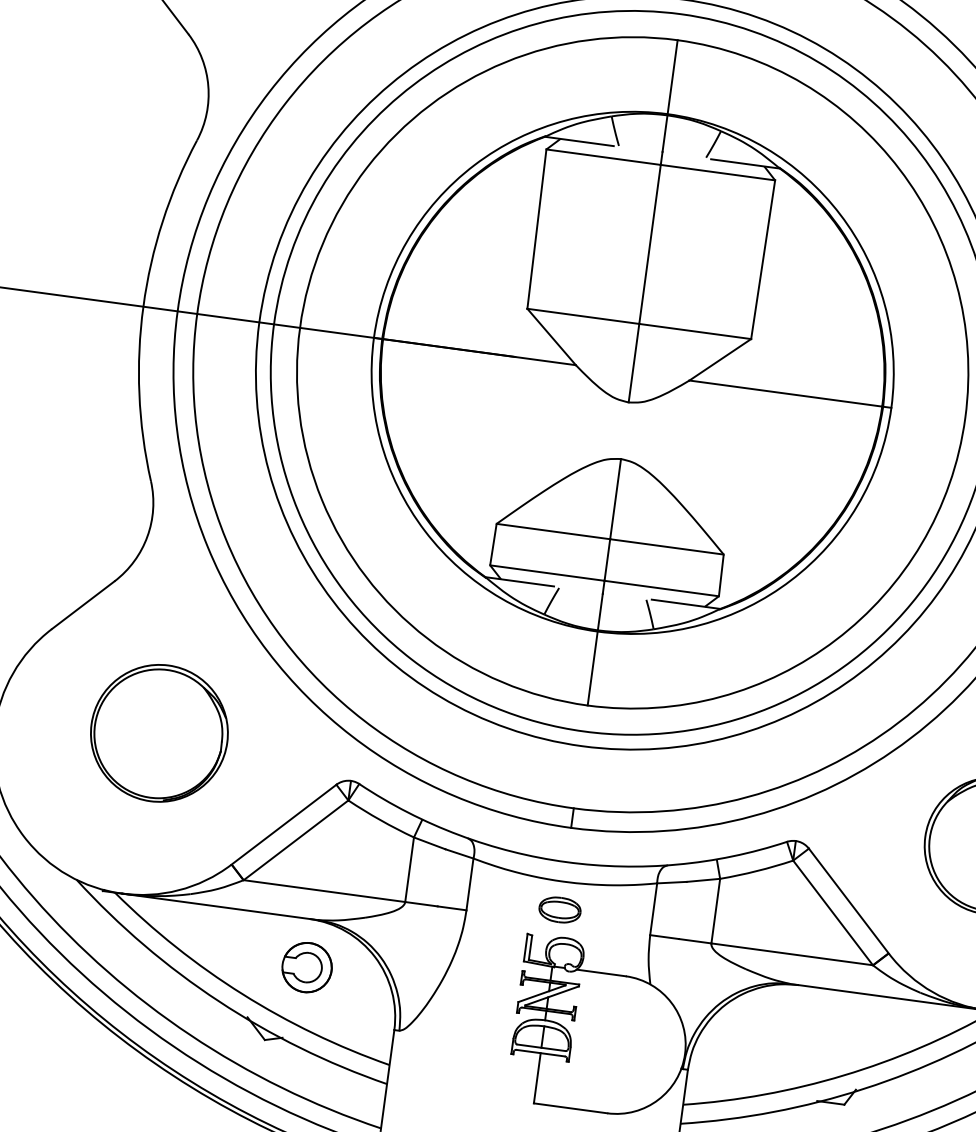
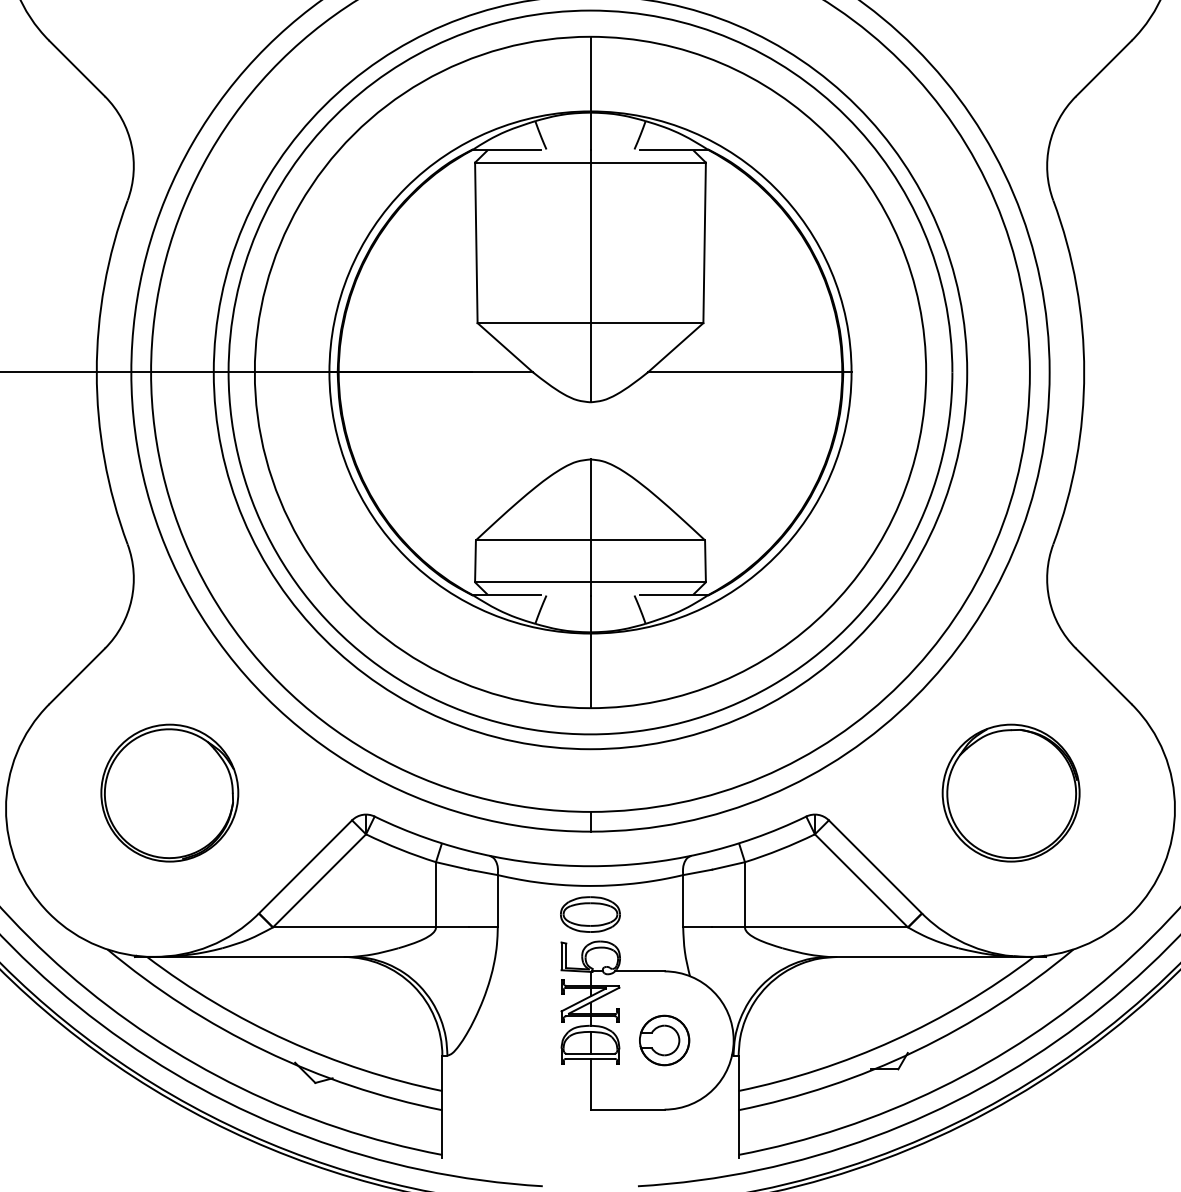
part: (560, 909) -> (590, 914), size x1.43
part: (307, 967) -> (664, 1040), moved

